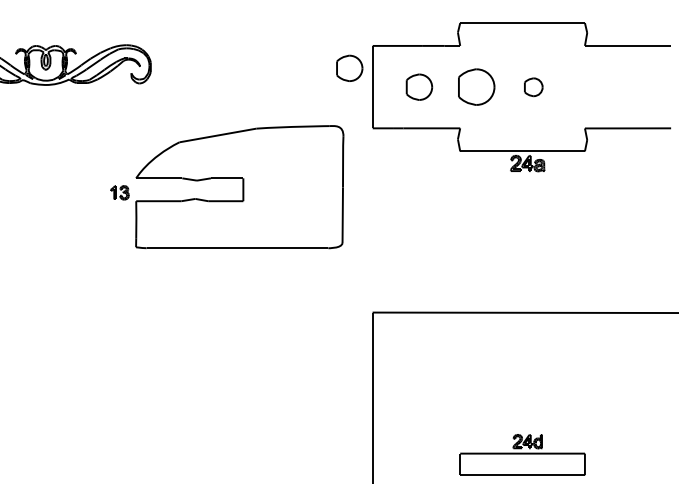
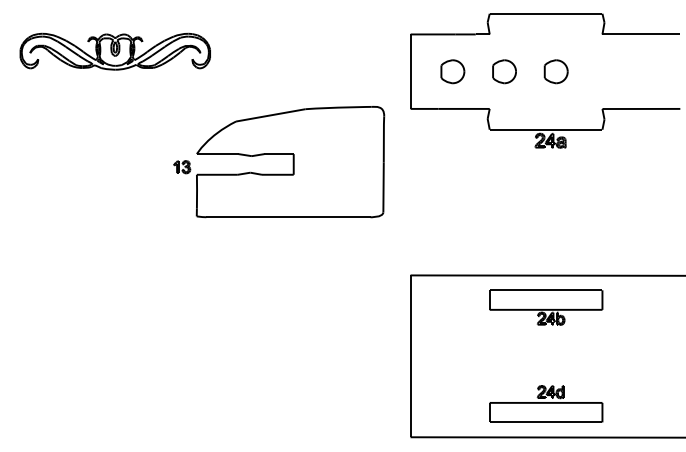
part: (349, 68) -> (389, 54), removed
part: (476, 86) -> (504, 71), size x0.71
part: (533, 86) -> (555, 71), size x1.43
part: (523, 348) -> (546, 307), added

